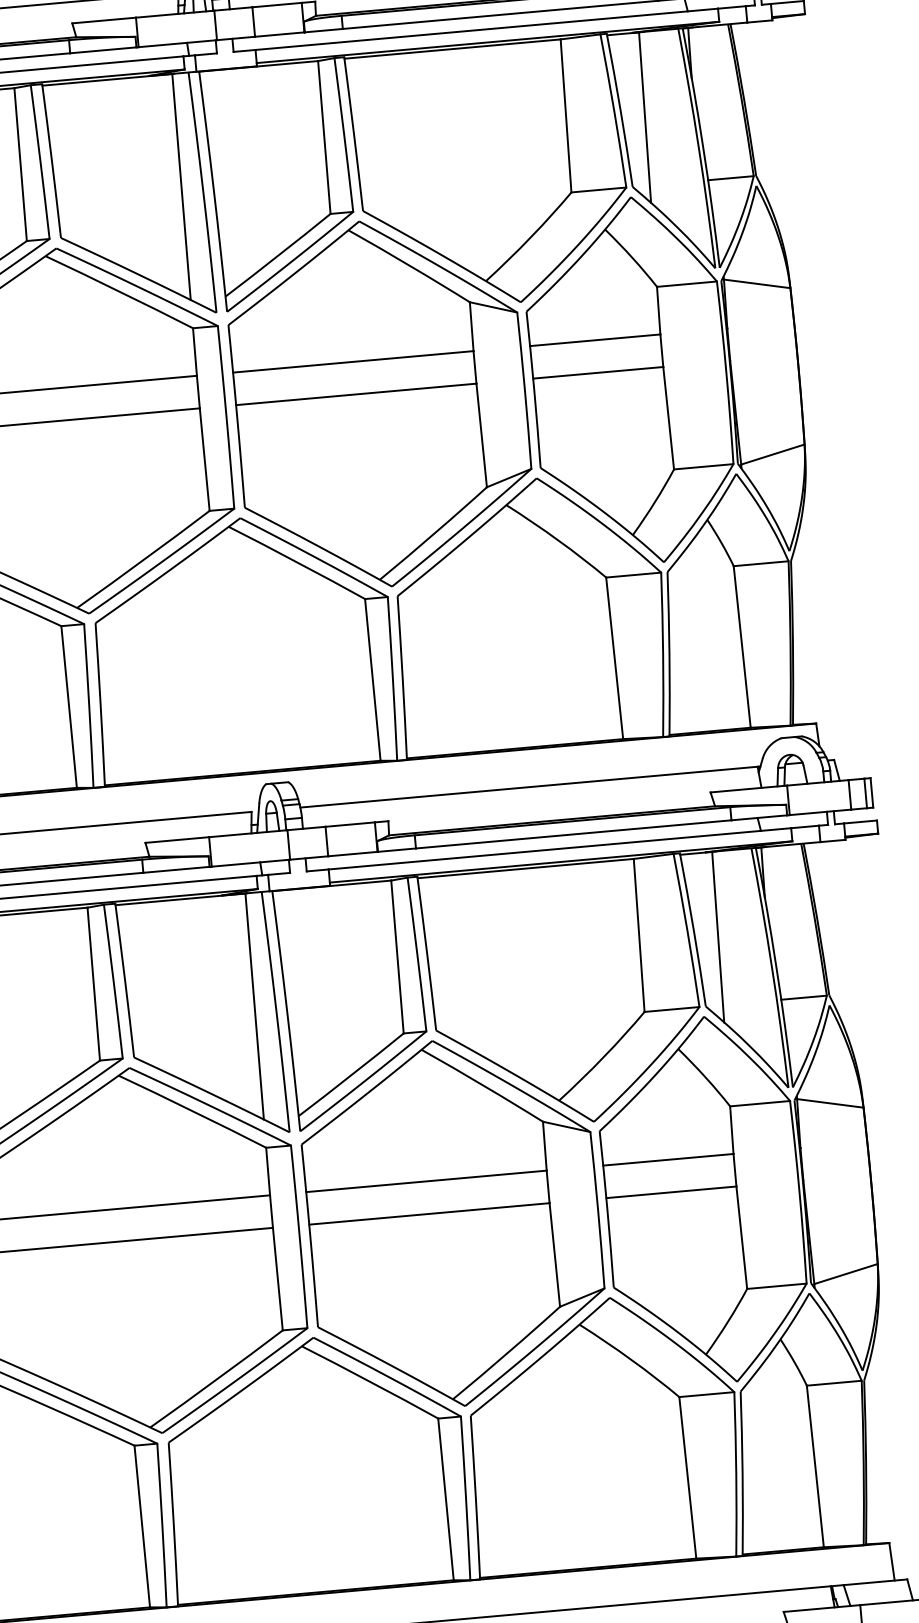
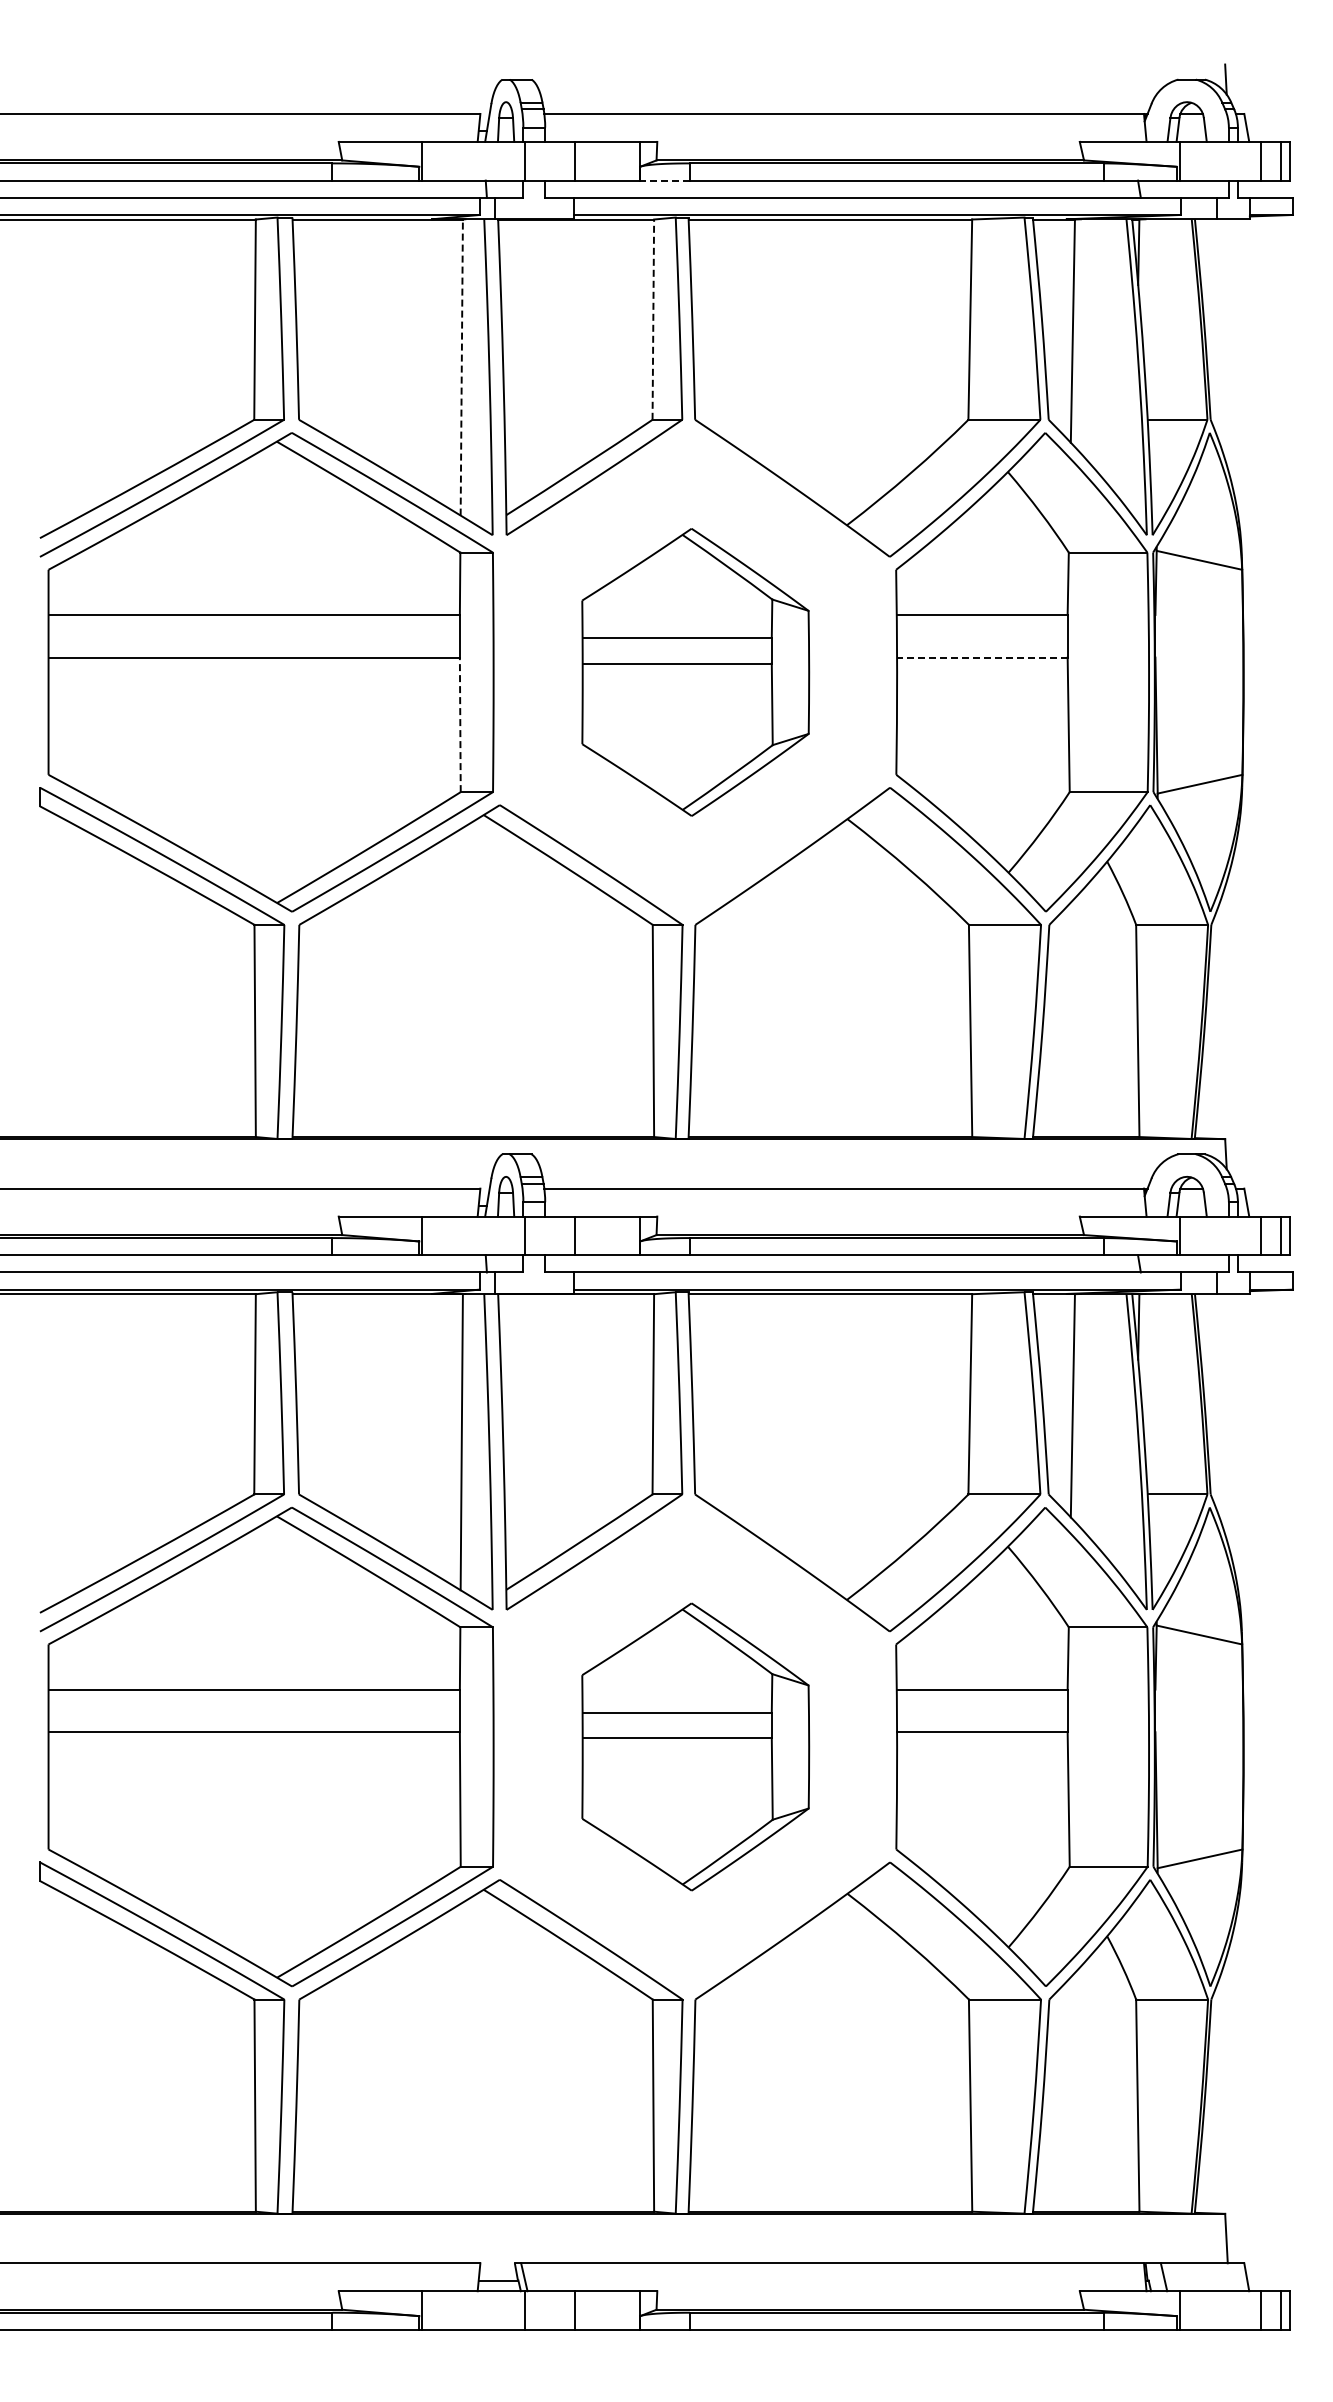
line: (324, 30) -> (665, 180), solid -> dashed
line: (324, 137) -> (653, 319), solid -> dashed
line: (181, 187) -> (461, 367), solid -> dashed
line: (597, 372) -> (981, 657), solid -> dashed
part: (380, 403) -> (695, 672), size x0.6
line: (204, 459) -> (460, 724), solid -> dashed
part: (453, 1222) -> (695, 1746), size x0.6

